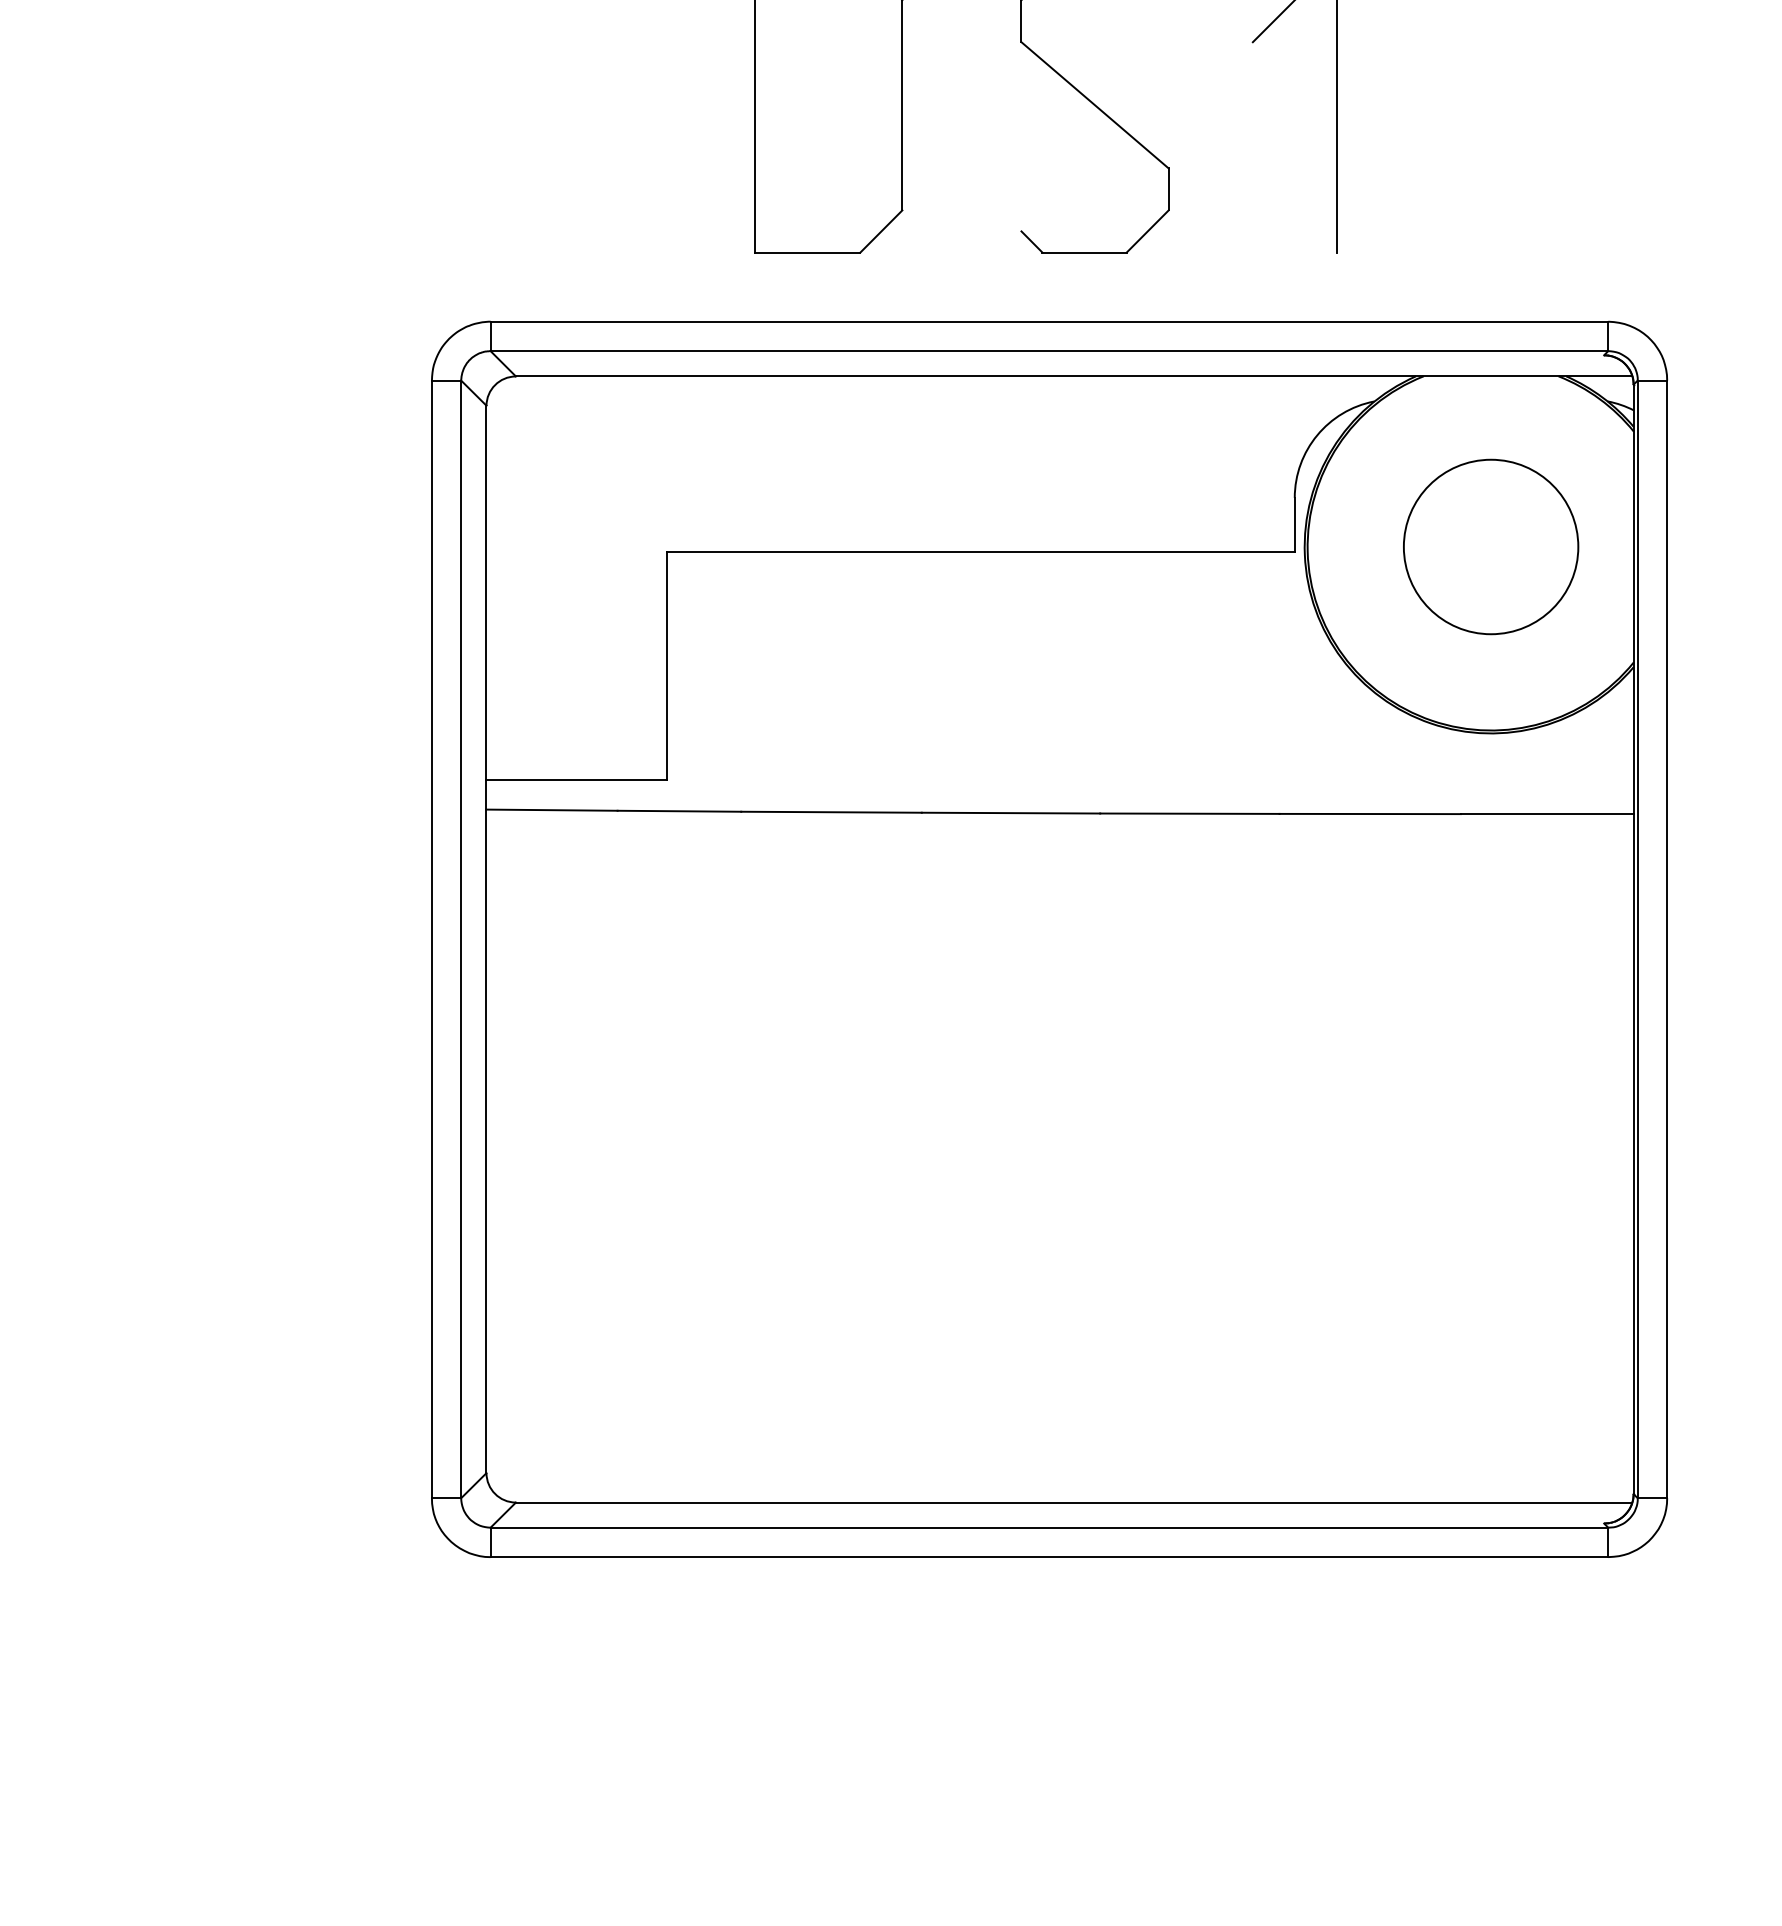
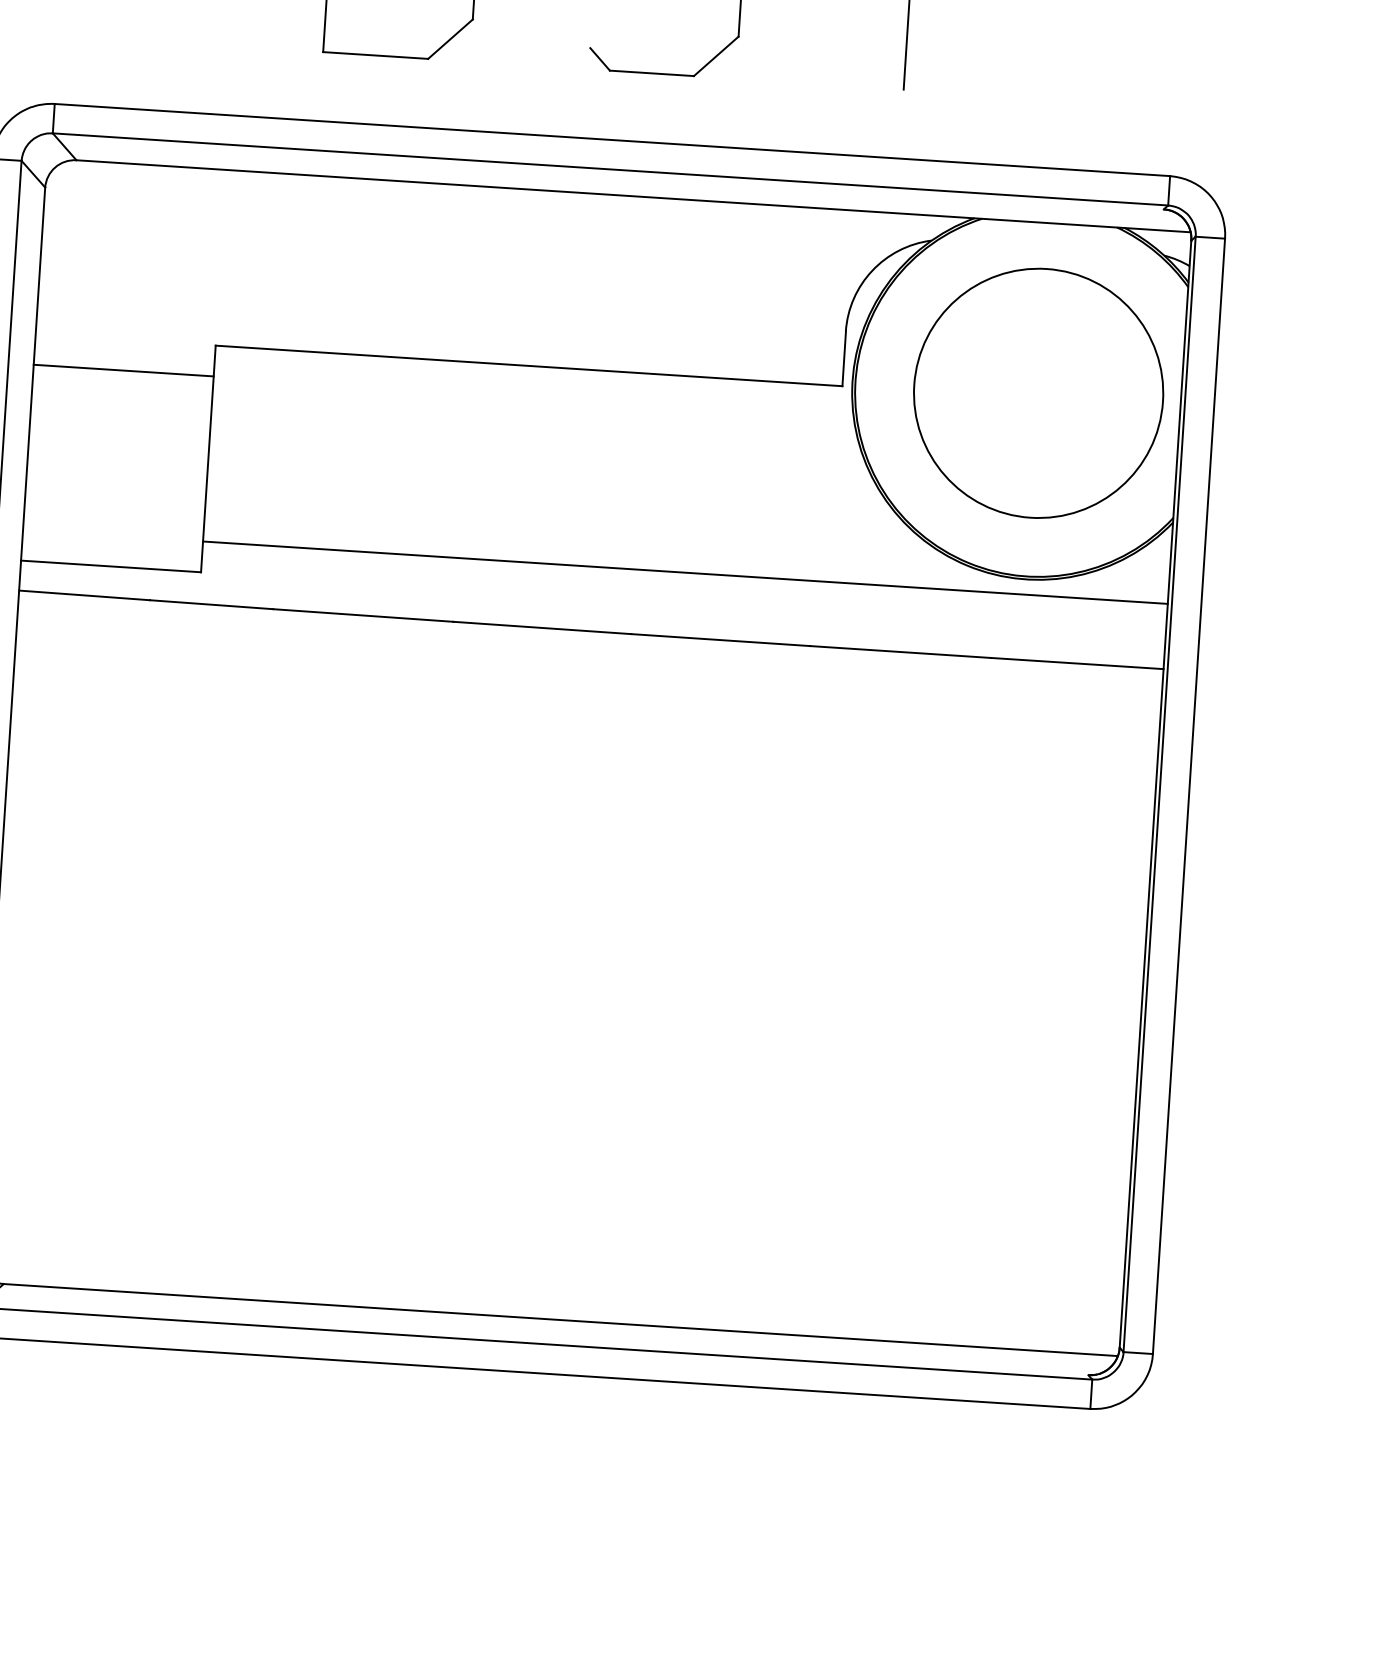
circle: (1490, 546) -> (1038, 392), size x1.43
line: (576, 583) -> (123, 370), added
line: (1149, 748) -> (684, 572), added

